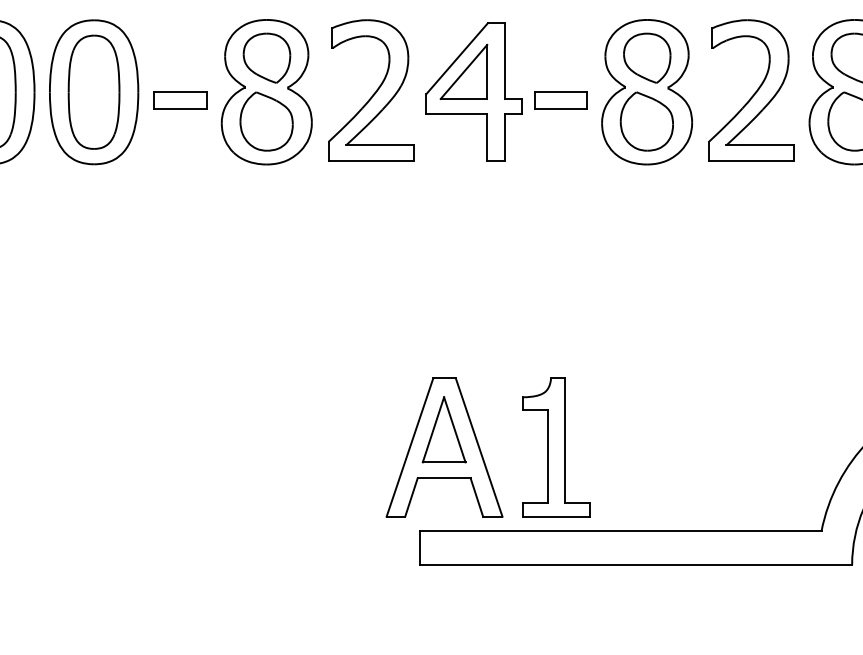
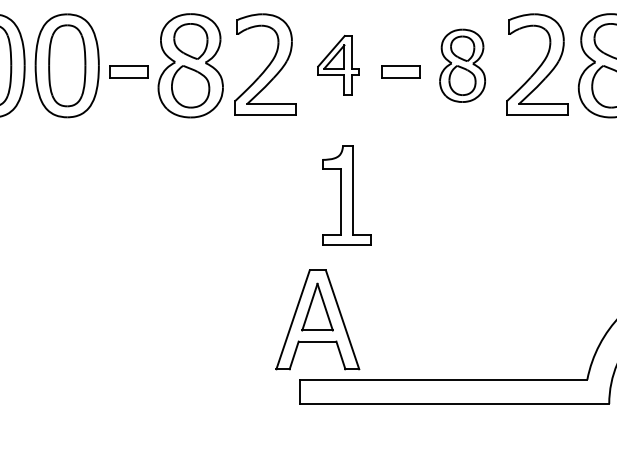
part: (473, 91) -> (338, 65), size x0.6
part: (646, 91) -> (462, 65), size x0.7
part: (555, 447) -> (346, 195), moved

